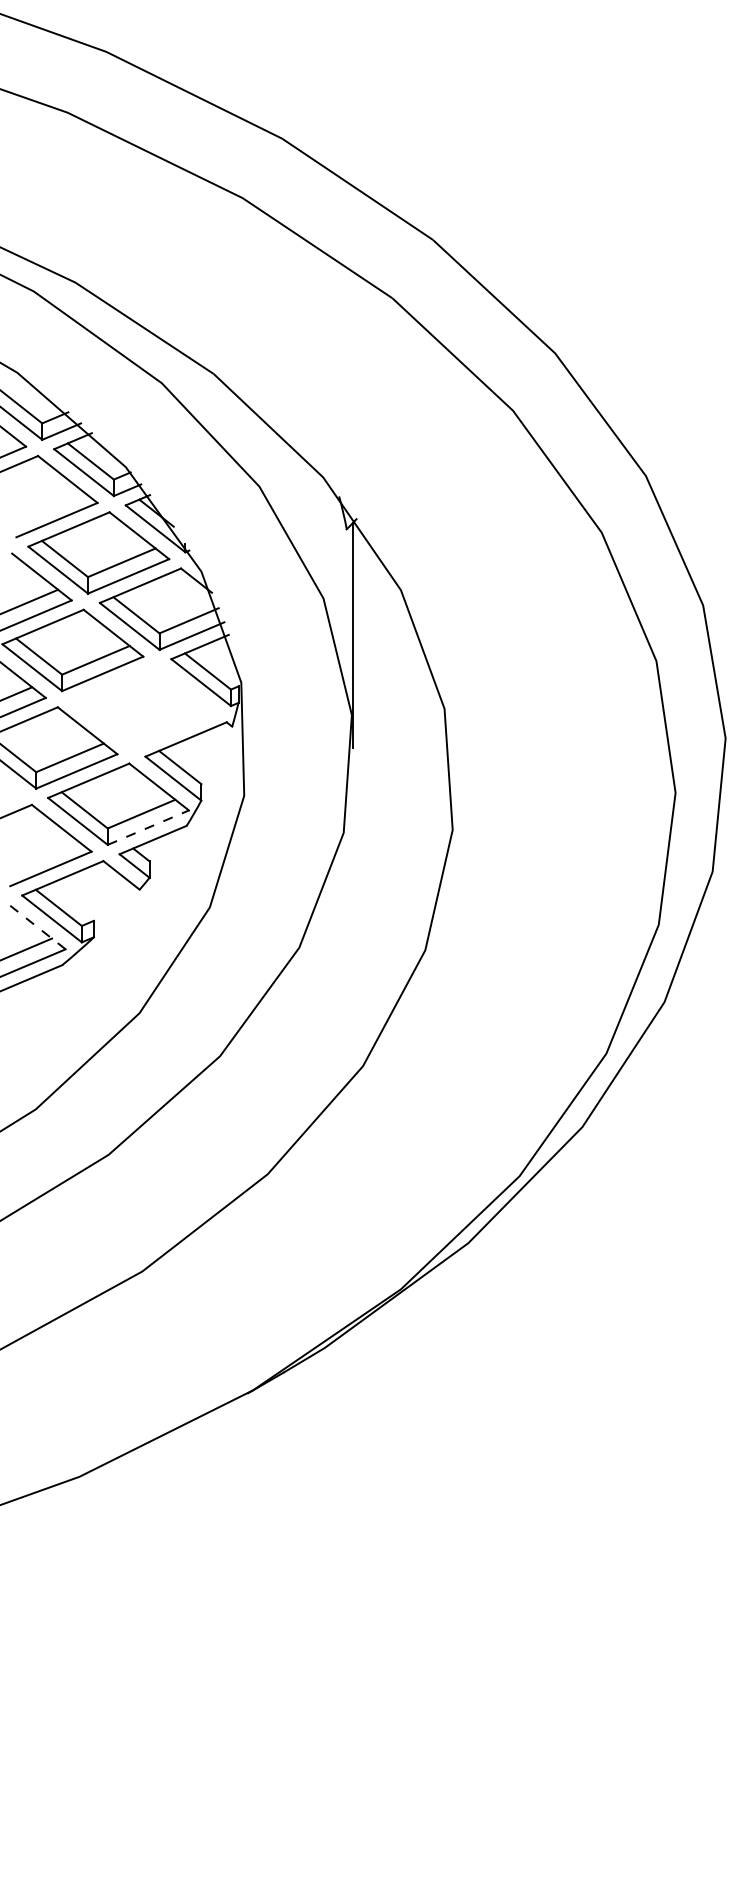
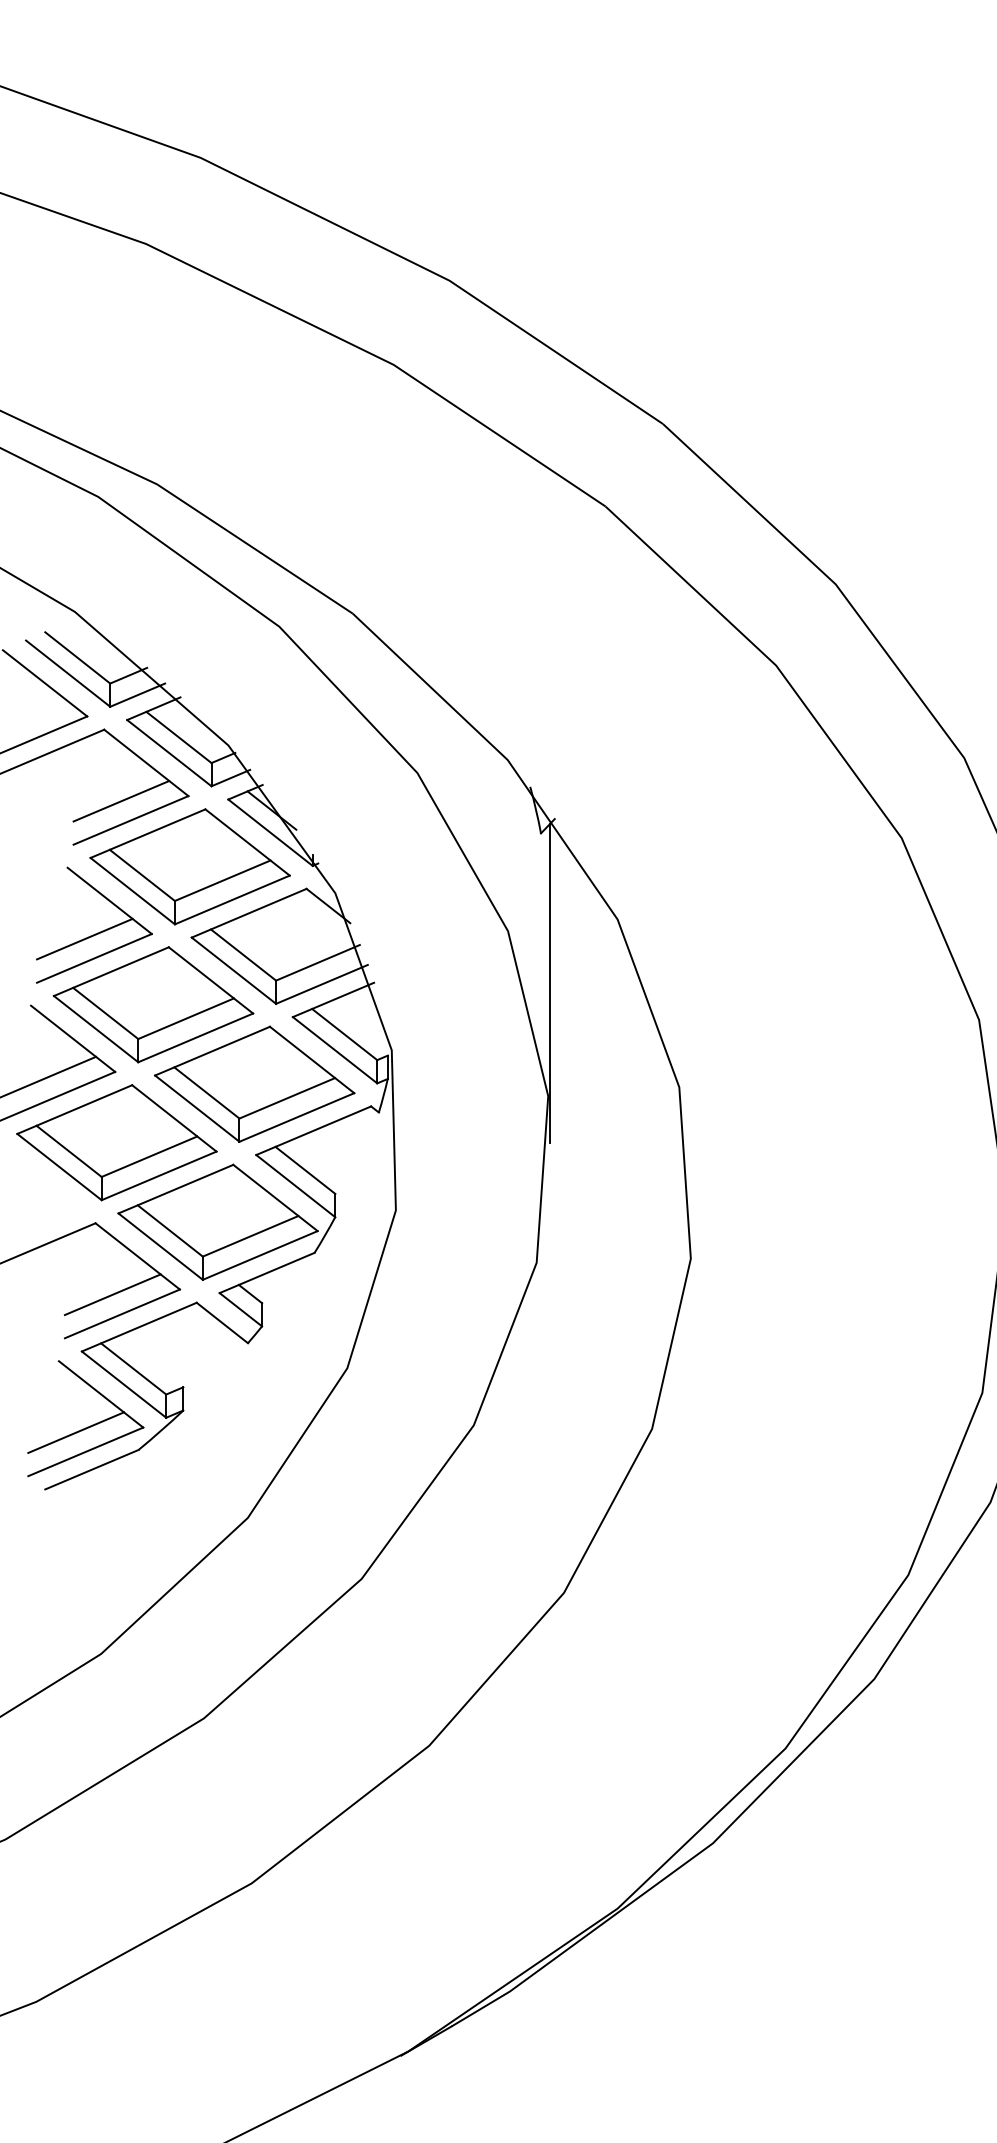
line: (49, 506) -> (120, 801), added
part: (143, 706) -> (253, 1084), added
line: (148, 827) -> (260, 1255), dashed -> solid
line: (43, 855) -> (111, 1294), added
line: (35, 925) -> (100, 1393), dashed -> solid

